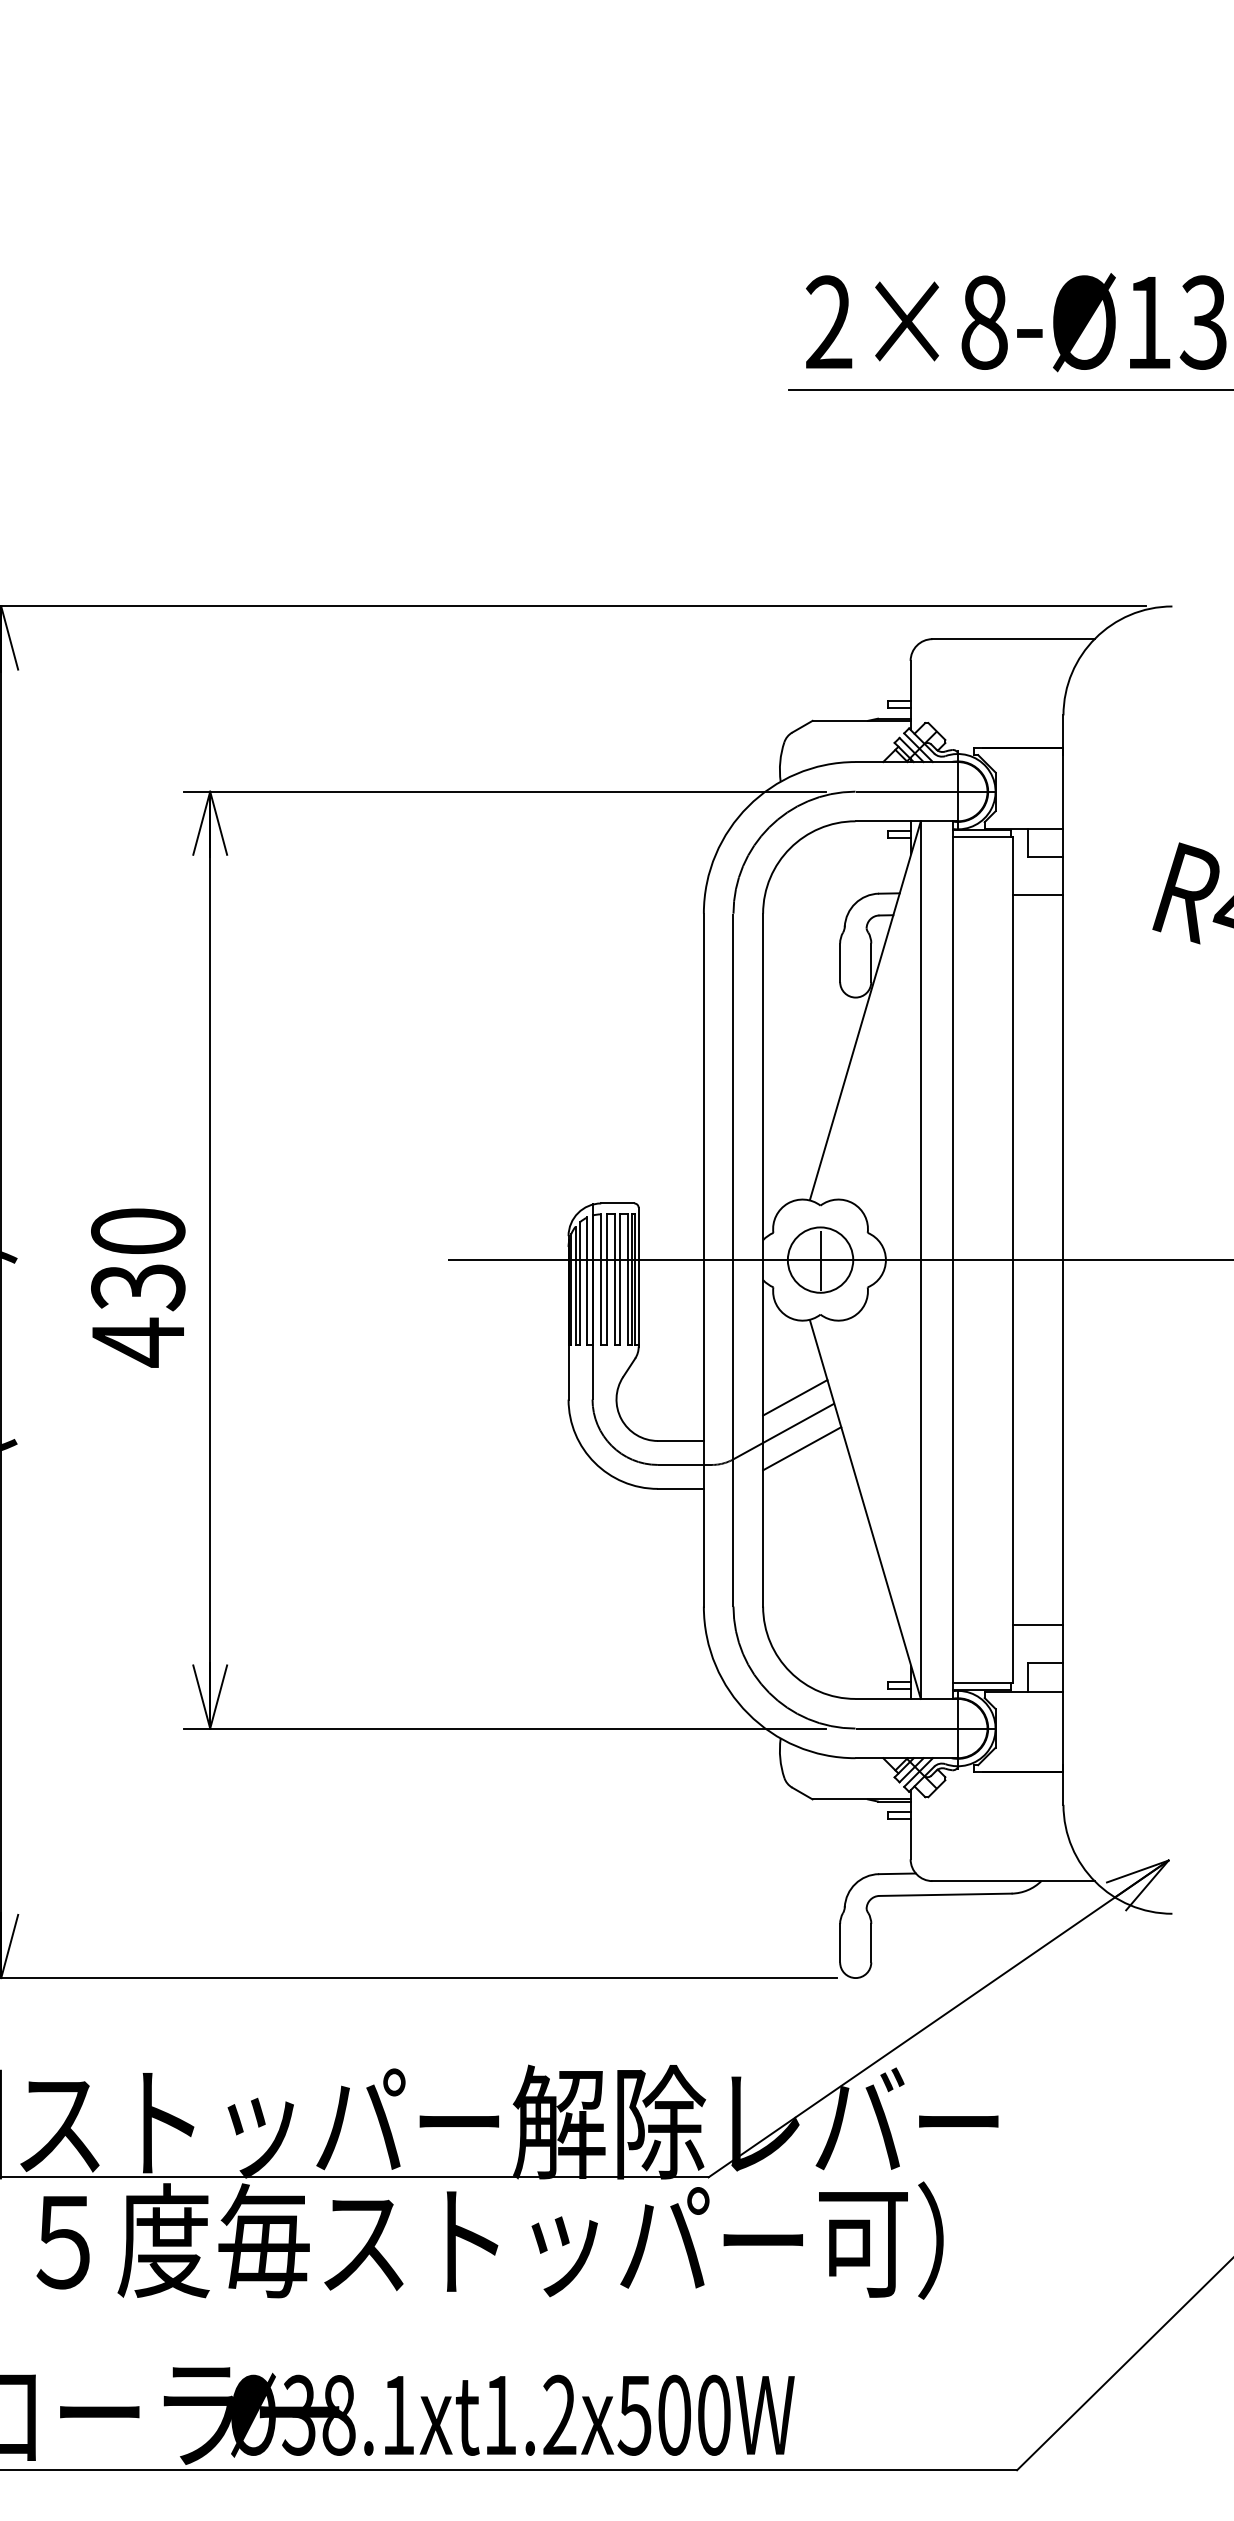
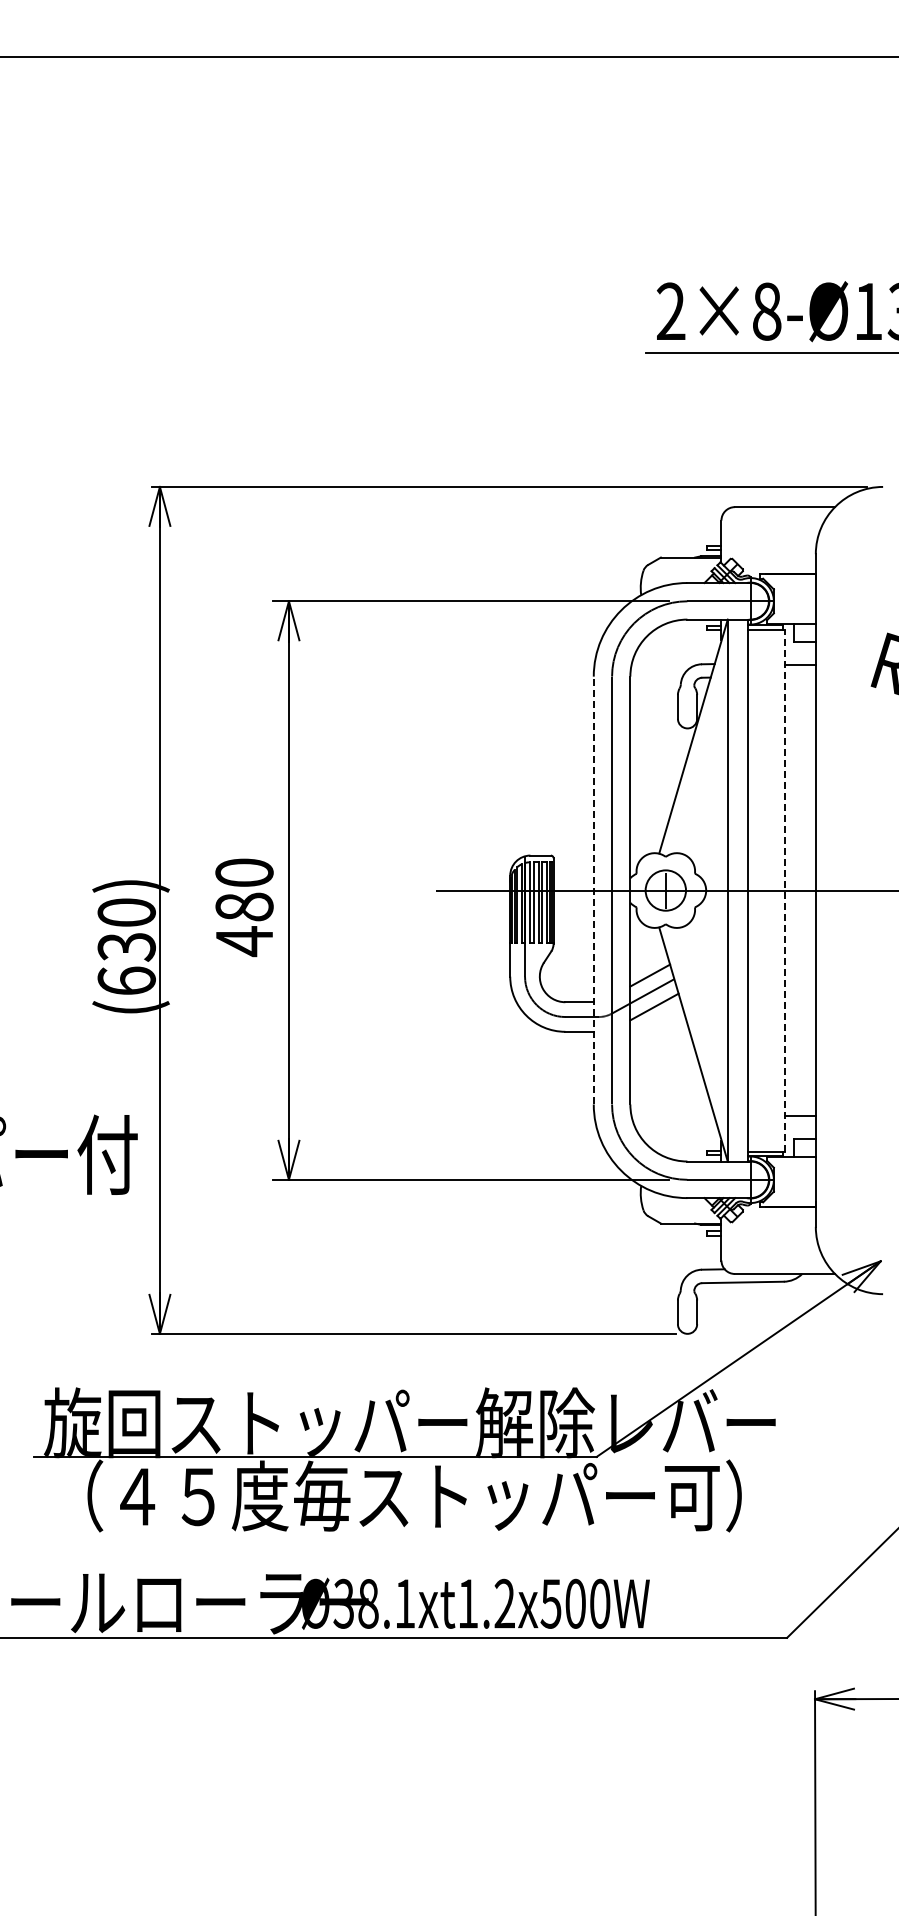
line: (703, 1260) -> (593, 890), solid -> dashed
line: (1012, 1260) -> (784, 890), solid -> dashed
text: (138, 1285) -> (244, 906), 430 -> 480

